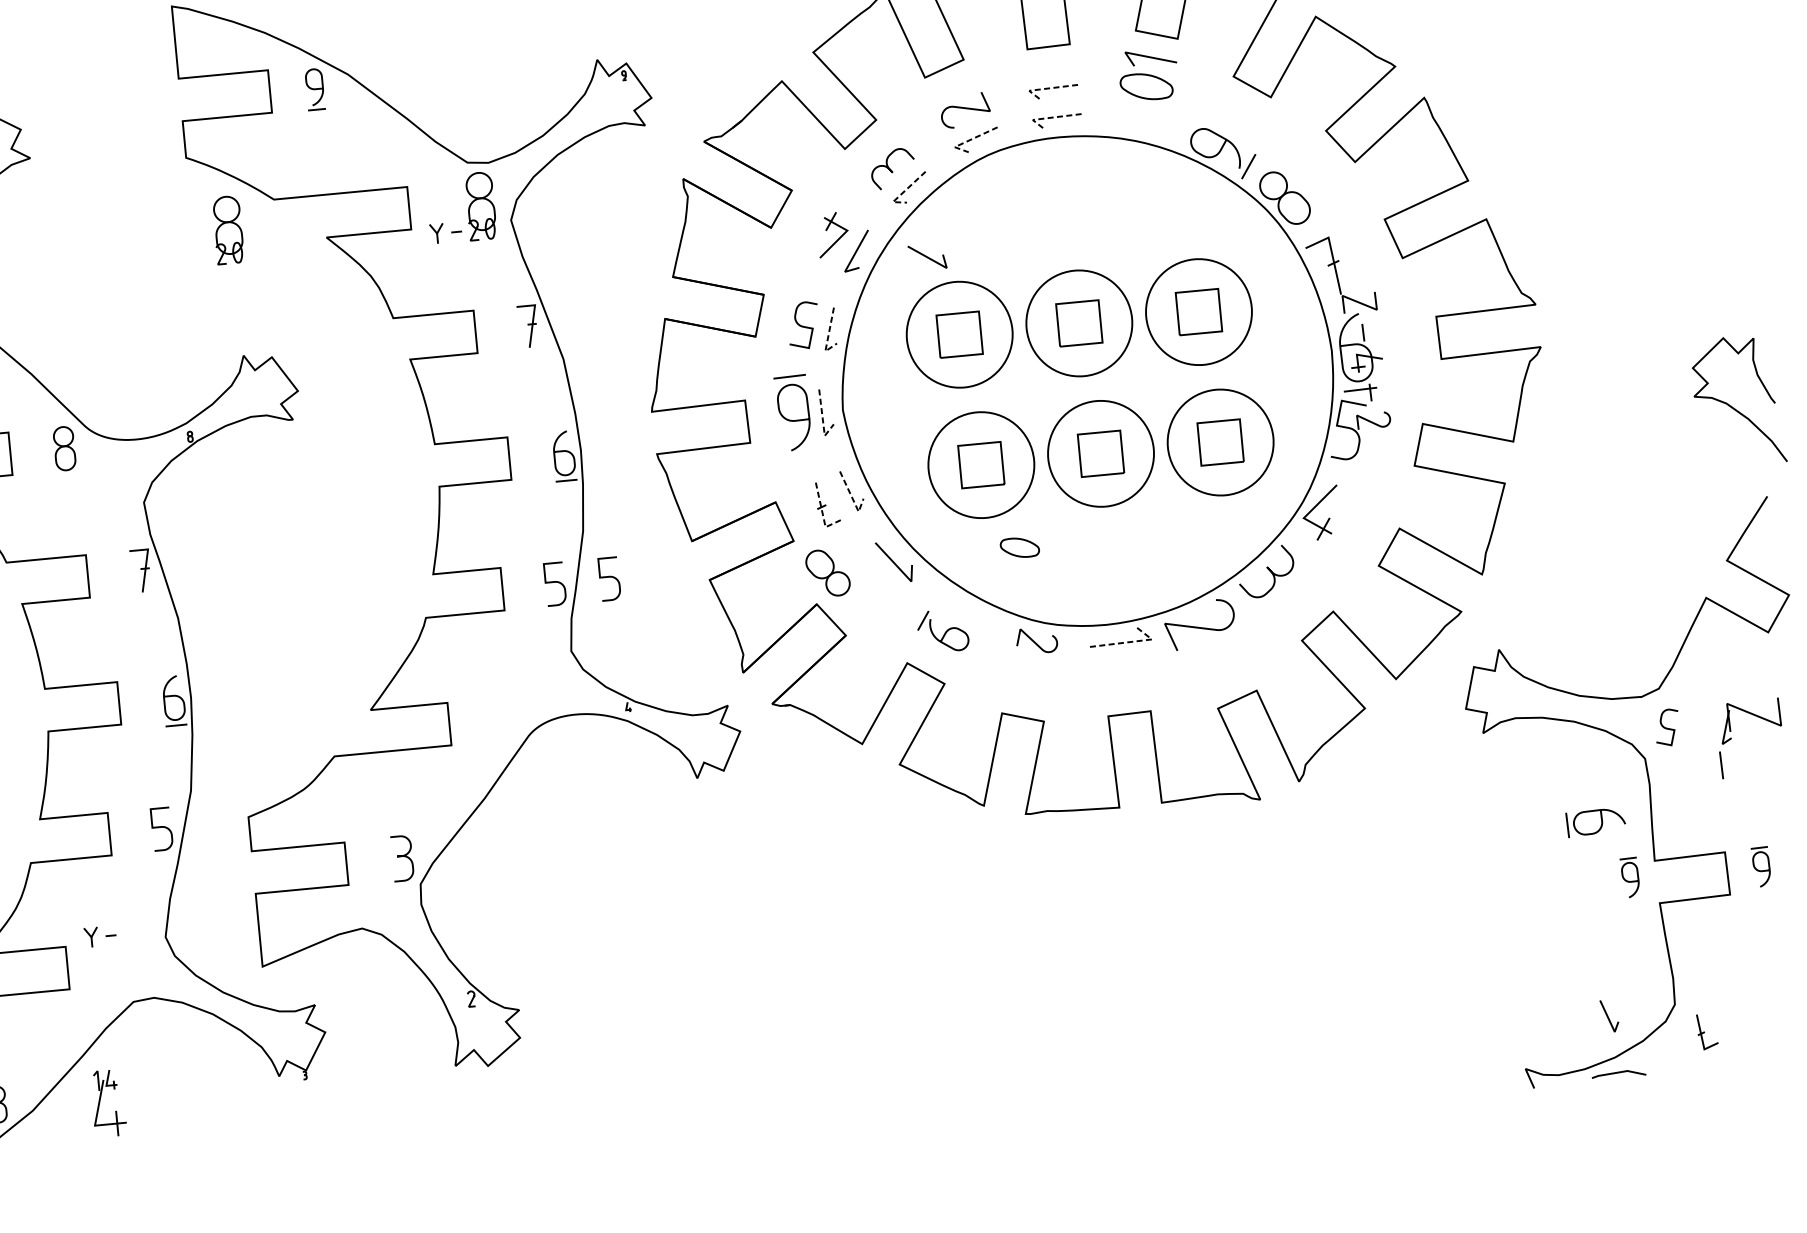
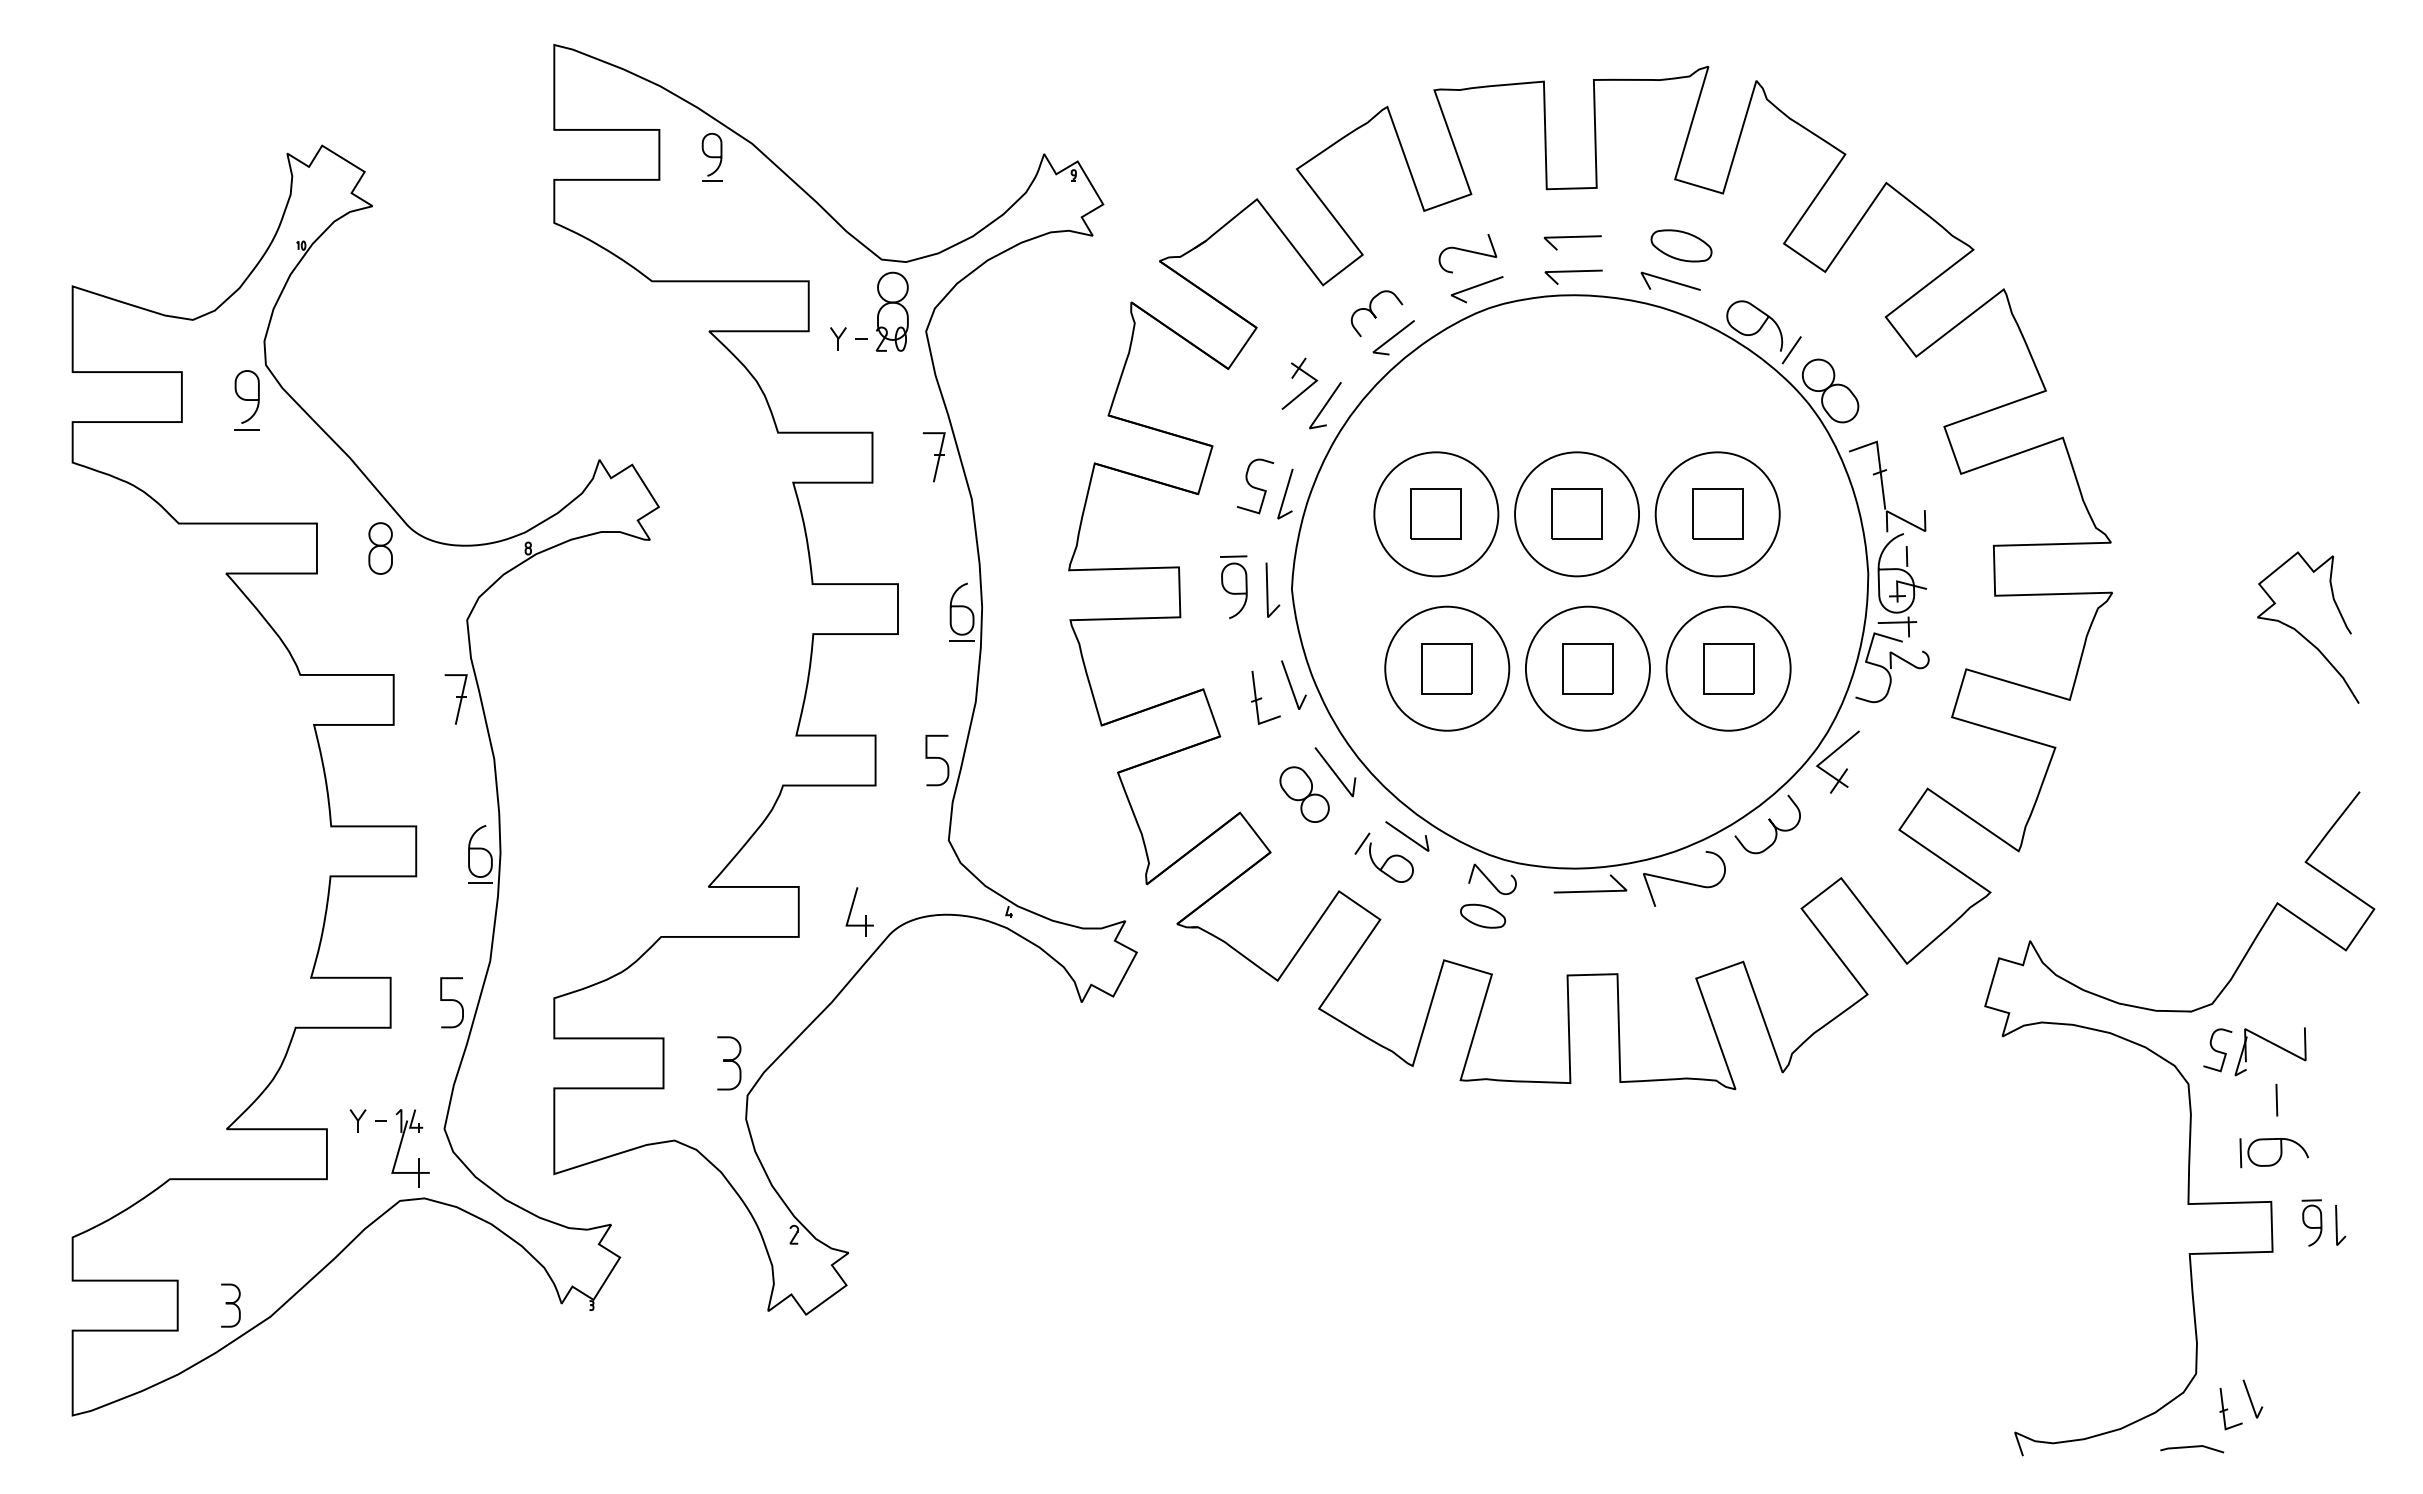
line: (1150, 56) -> (1670, 280), moved
line: (1045, 89) -> (1563, 237), dashed -> solid
line: (1049, 117) -> (1564, 271), dashed -> solid
line: (968, 140) -> (1468, 289), dashed -> solid
line: (903, 192) -> (1386, 342), dashed -> solid
part: (228, 229) -> (595, 311), removed
line: (927, 257) -> (1407, 836), moved
line: (827, 337) -> (1282, 502), dashed -> solid
curve: (1732, 406) -> (2301, 633), moved
part: (792, 412) -> (1233, 586), size x0.71
line: (822, 420) -> (1267, 599), dashed -> solid
line: (852, 498) -> (1293, 693), dashed -> solid
line: (823, 515) -> (1257, 710), dashed -> solid
part: (1020, 547) -> (1483, 915), moved
part: (827, 572) -> (1304, 794), moved
curve: (609, 577) -> (1001, 758), removed
line: (1131, 642) -> (1602, 891), dashed -> solid
part: (1753, 715) -> (2274, 1045), moved
part: (506, 721) -> (865, 915), added
part: (1595, 823) -> (2273, 1153), moved
line: (1783, 867) -> (2337, 1225), added
part: (1629, 877) -> (2157, 1220), removed
line: (1608, 1016) -> (2251, 1399), moved
curve: (1619, 1073) -> (2192, 1447), moved
part: (100, 1101) -> (401, 1145), moved

